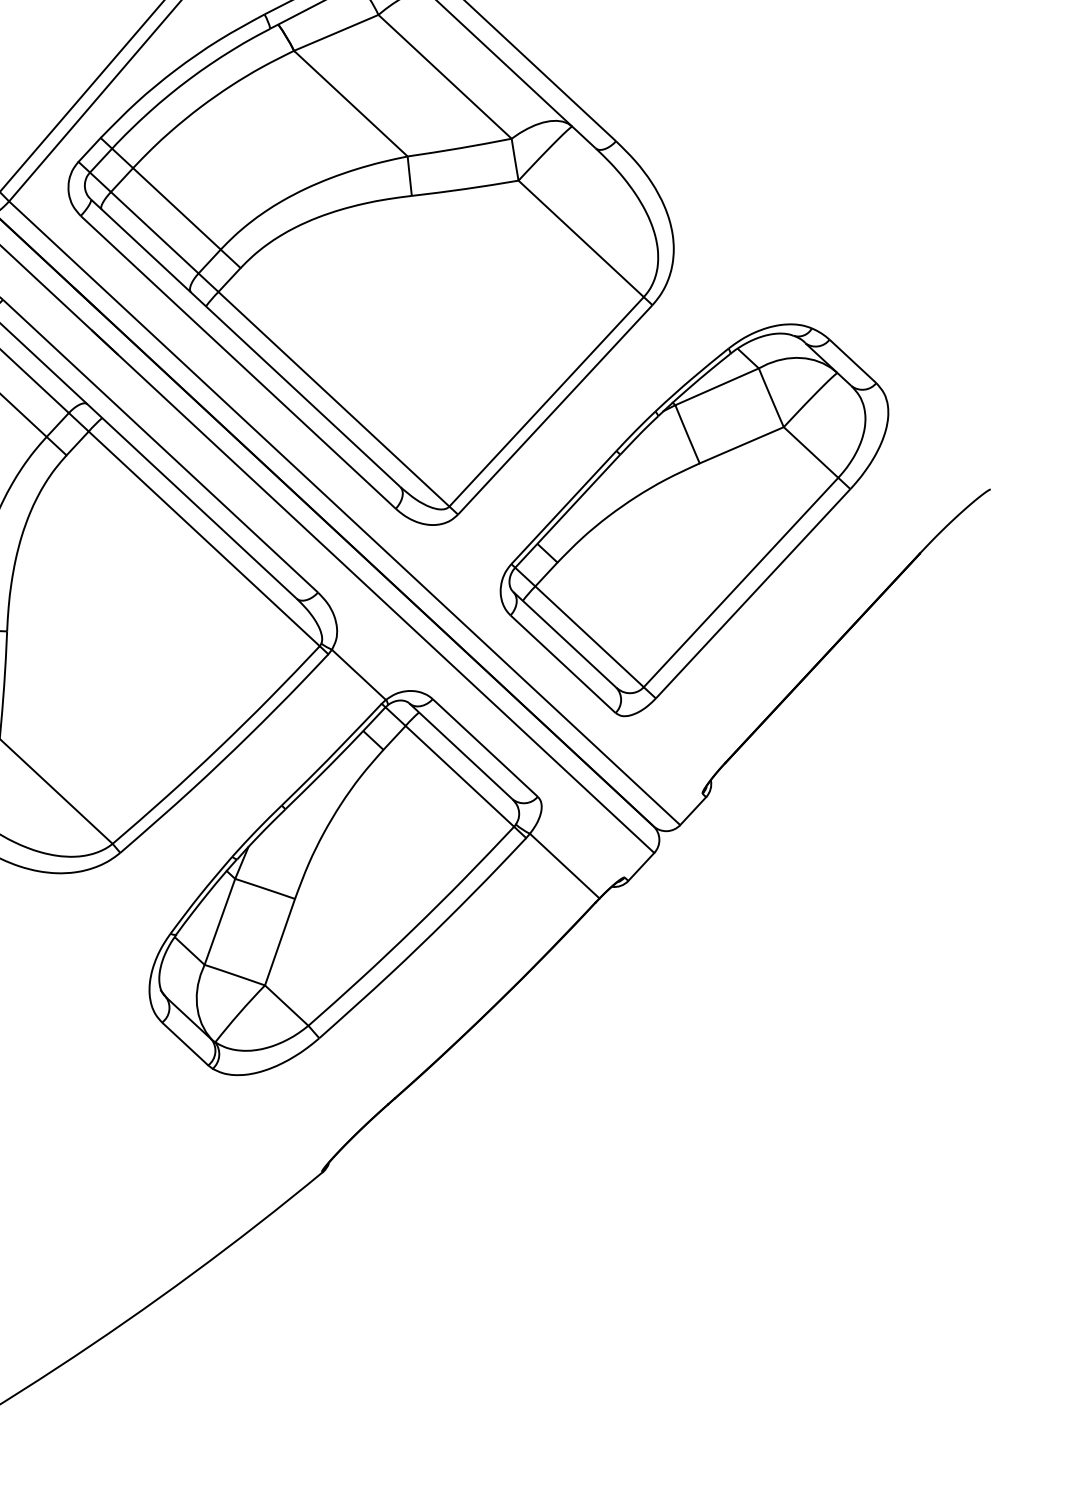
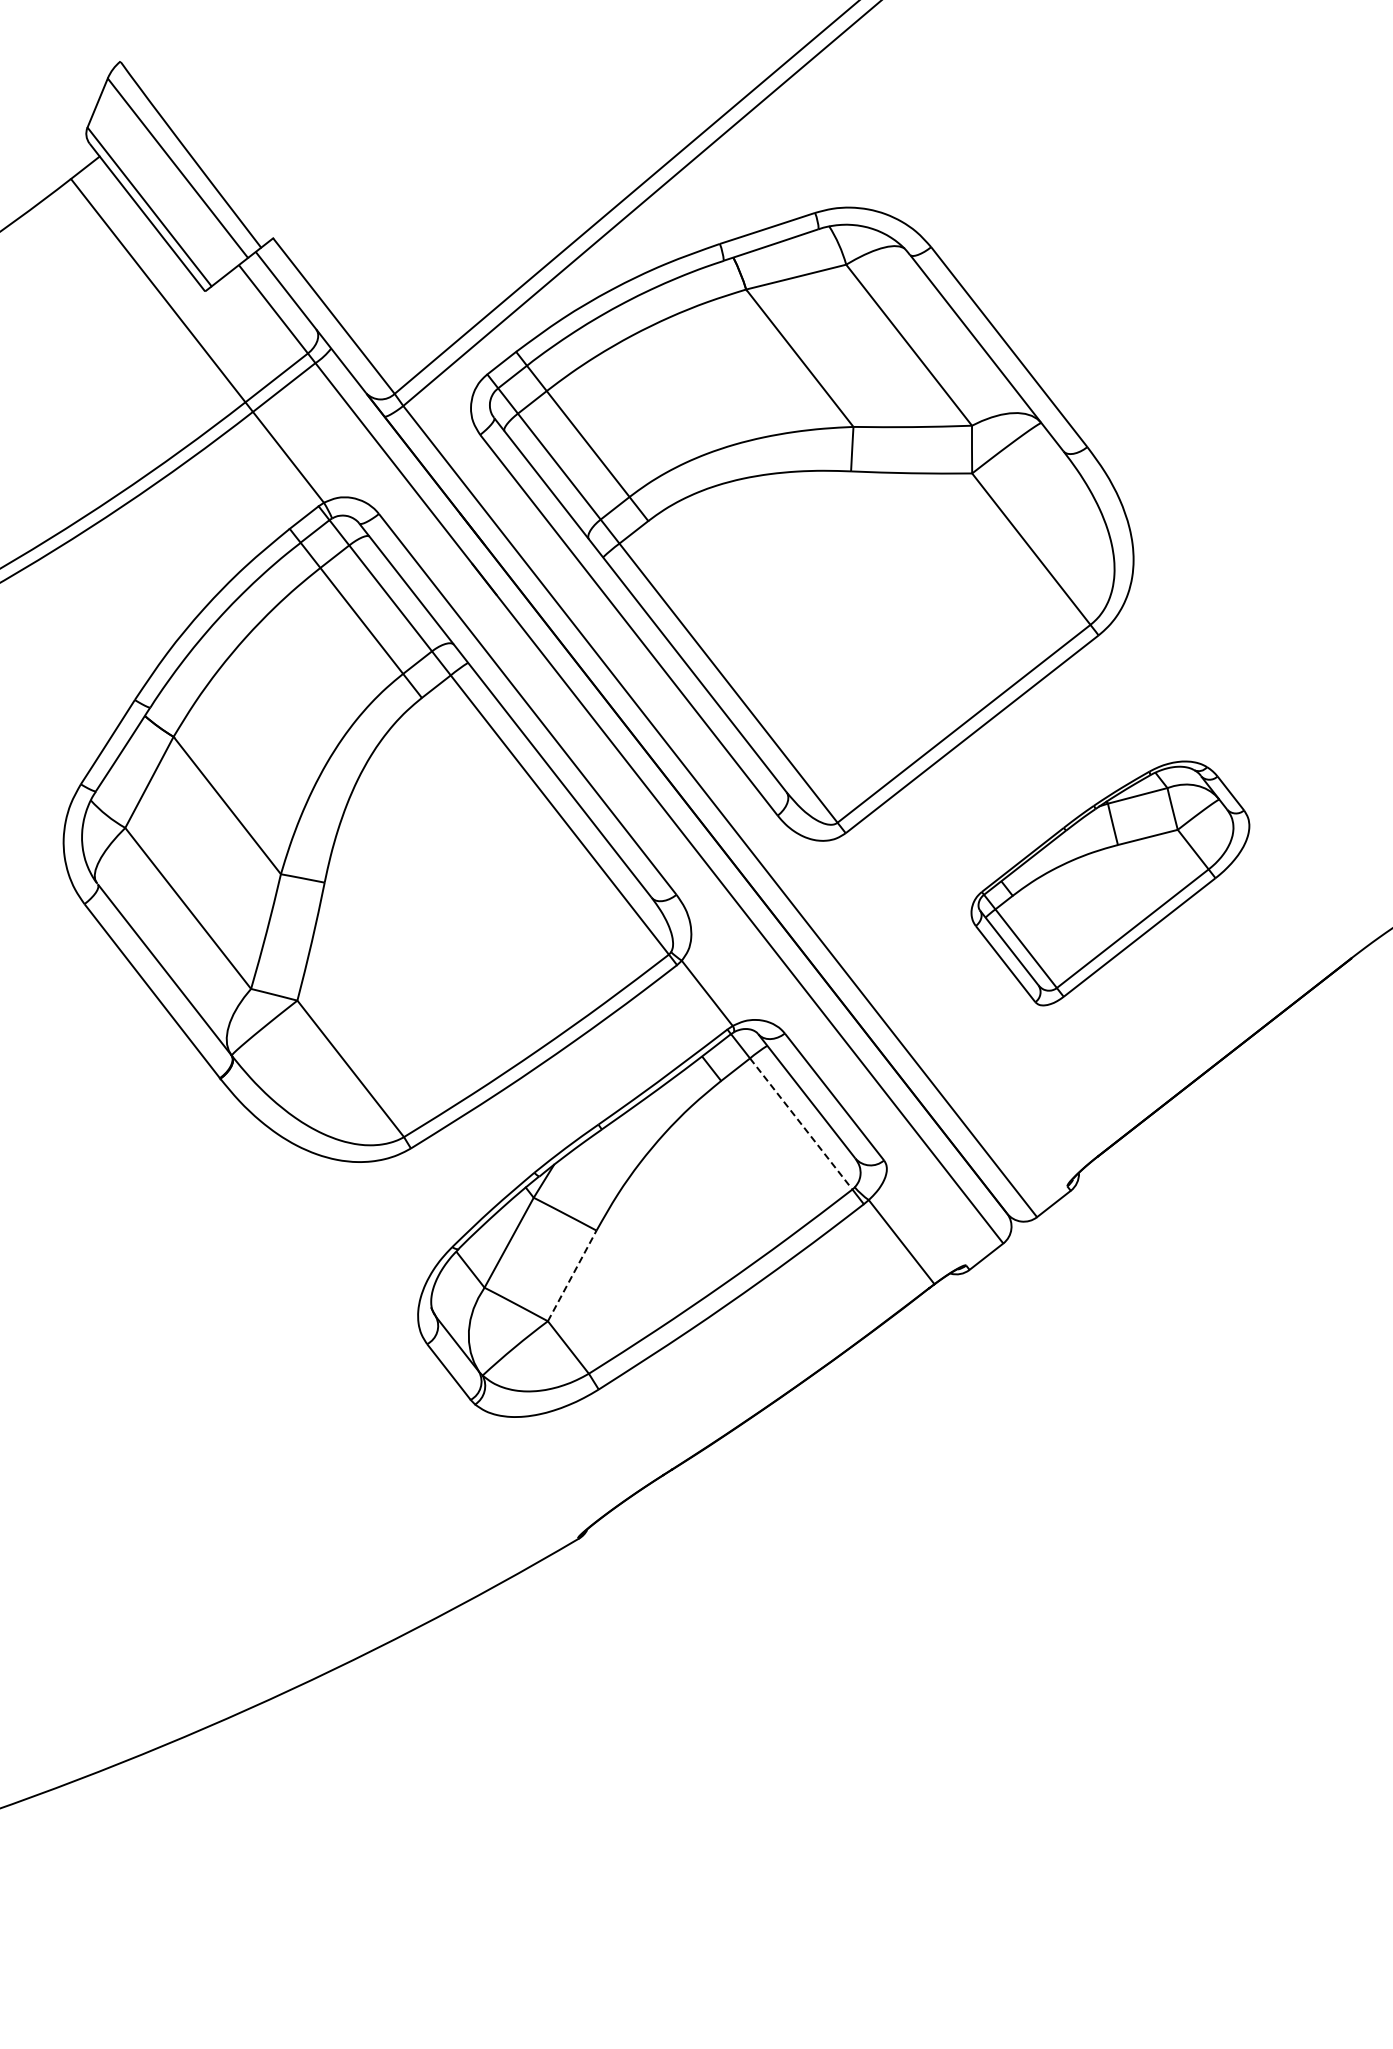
part: (697, 521) -> (1110, 883), size x0.6
line: (460, 776) -> (801, 1124), solid -> dashed
line: (280, 941) -> (572, 1275), solid -> dashed

